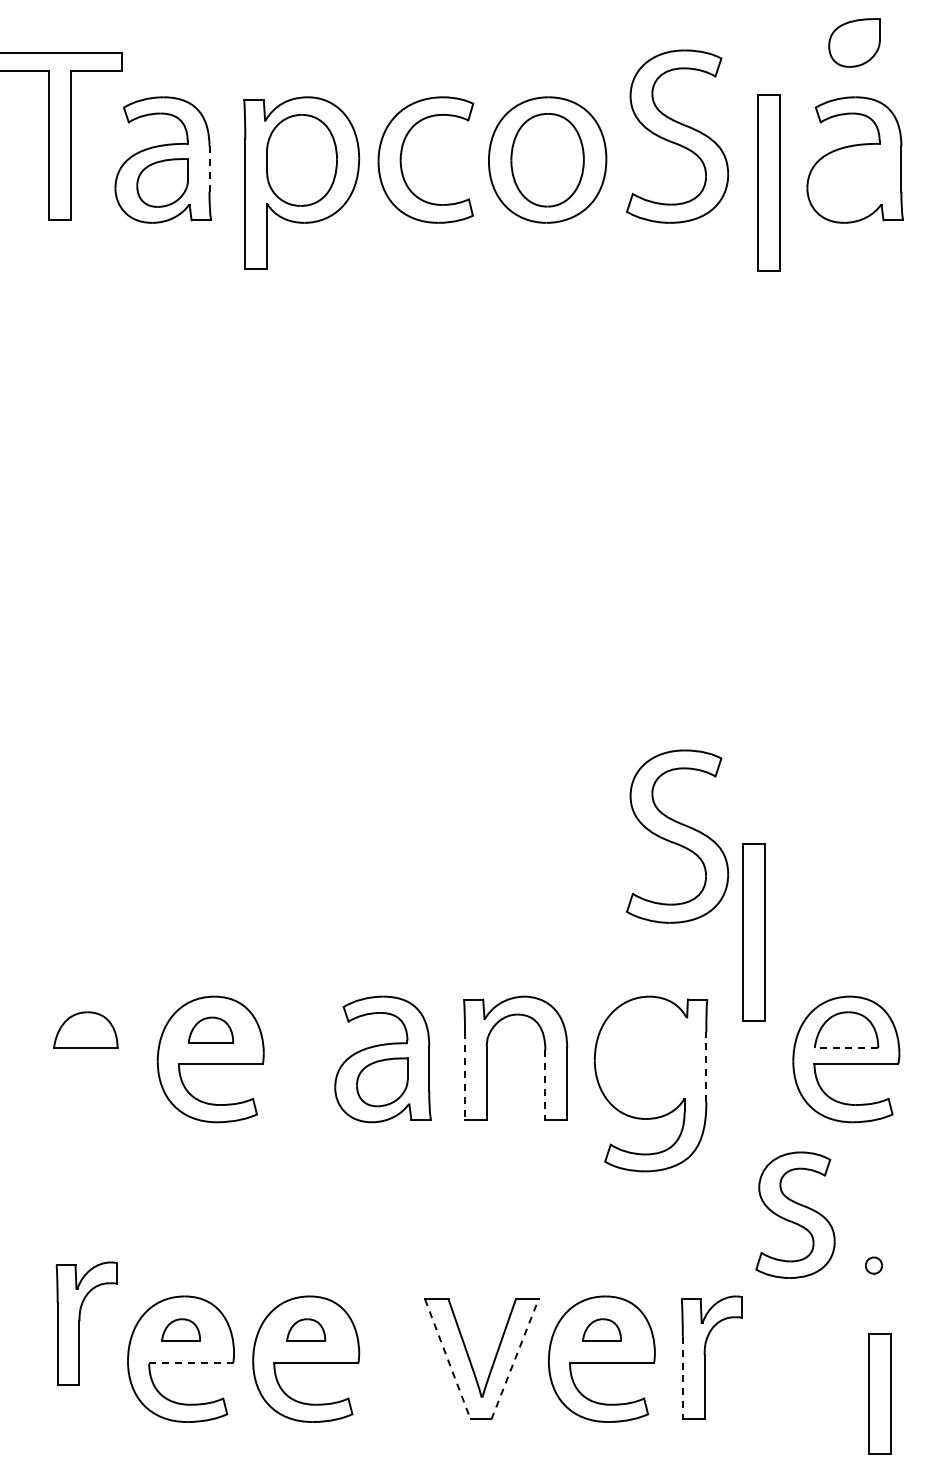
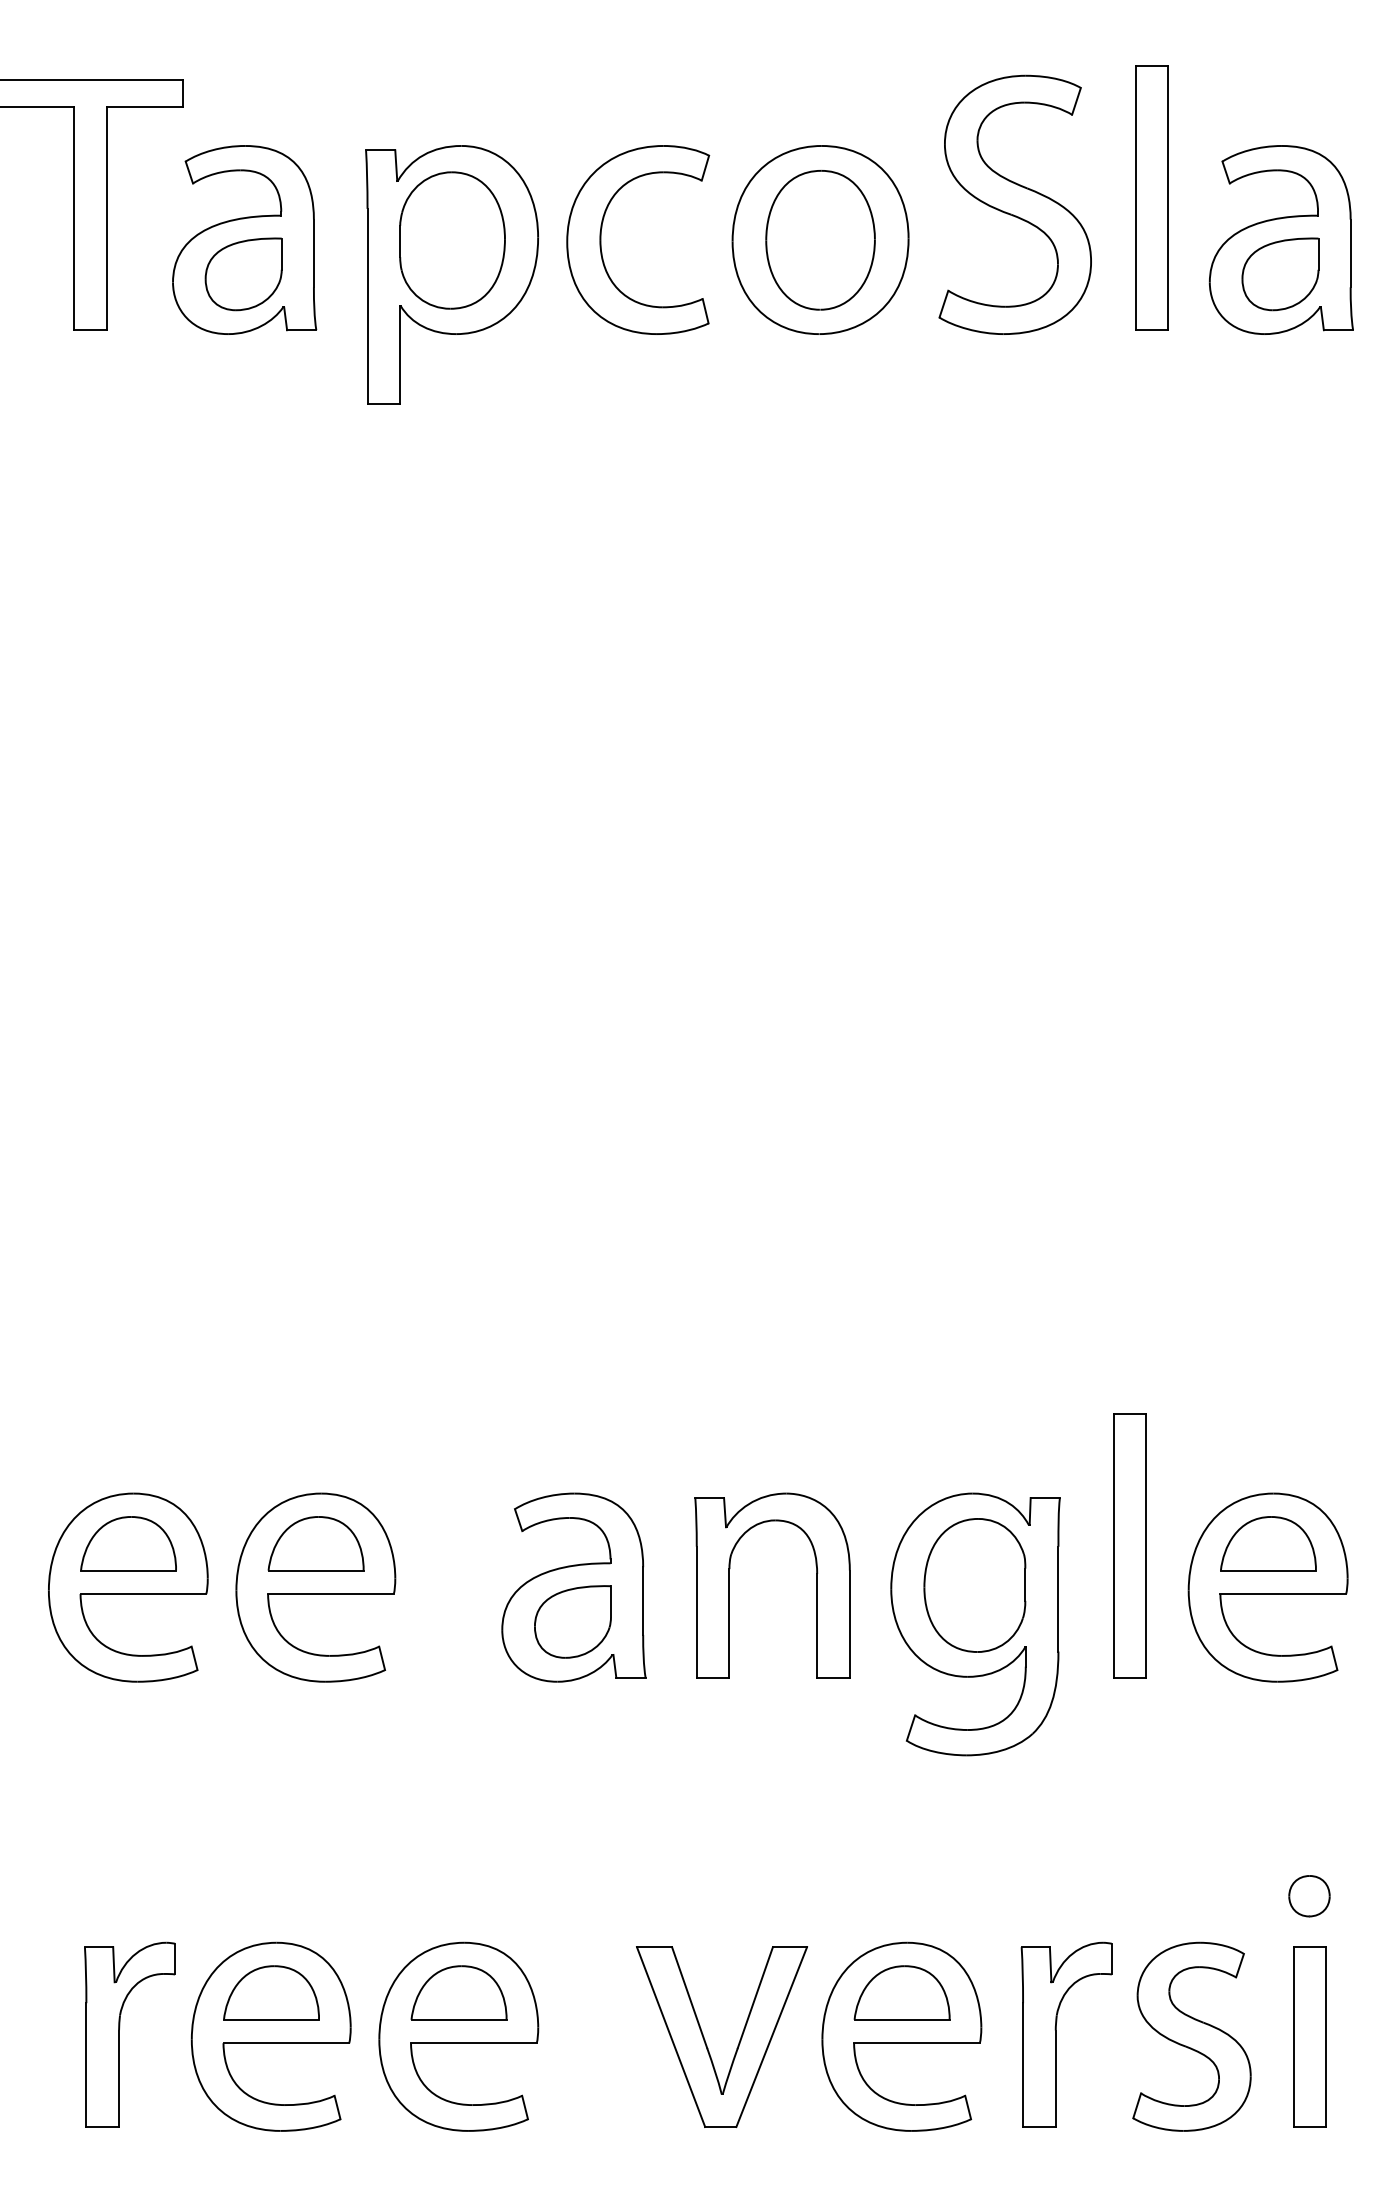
part: (854, 42) -> (1280, 273), moved
line: (209, 169) -> (313, 254), dashed -> solid
part: (768, 182) -> (1151, 197), moved
part: (677, 836) -> (1015, 1253), removed
part: (753, 932) -> (1129, 1545), moved
part: (210, 1029) -> (315, 1542), size x1.43
line: (846, 1048) -> (1268, 1571), dashed -> solid
part: (650, 1057) -> (974, 1584), added
part: (85, 1059) -> (128, 1587), added
line: (706, 1067) -> (1058, 1599), dashed -> solid
line: (465, 1075) -> (697, 1611), dashed -> solid
line: (545, 1085) -> (817, 1626), dashed -> solid
part: (795, 1214) -> (1191, 2035), moved
part: (873, 1265) -> (1308, 1896), size x1.67
part: (80, 1320) -> (120, 2029), moved
part: (180, 1329) -> (270, 1992), size x1.67
part: (305, 1329) -> (457, 1992), size x1.67
part: (601, 1329) -> (901, 1992), size x1.67
line: (515, 1358) -> (772, 2035), dashed -> solid
line: (448, 1359) -> (672, 2037), dashed -> solid
line: (191, 1363) -> (286, 2043), dashed -> solid
line: (682, 1378) -> (1022, 2065), dashed -> solid
part: (879, 1393) -> (1308, 2035), moved

